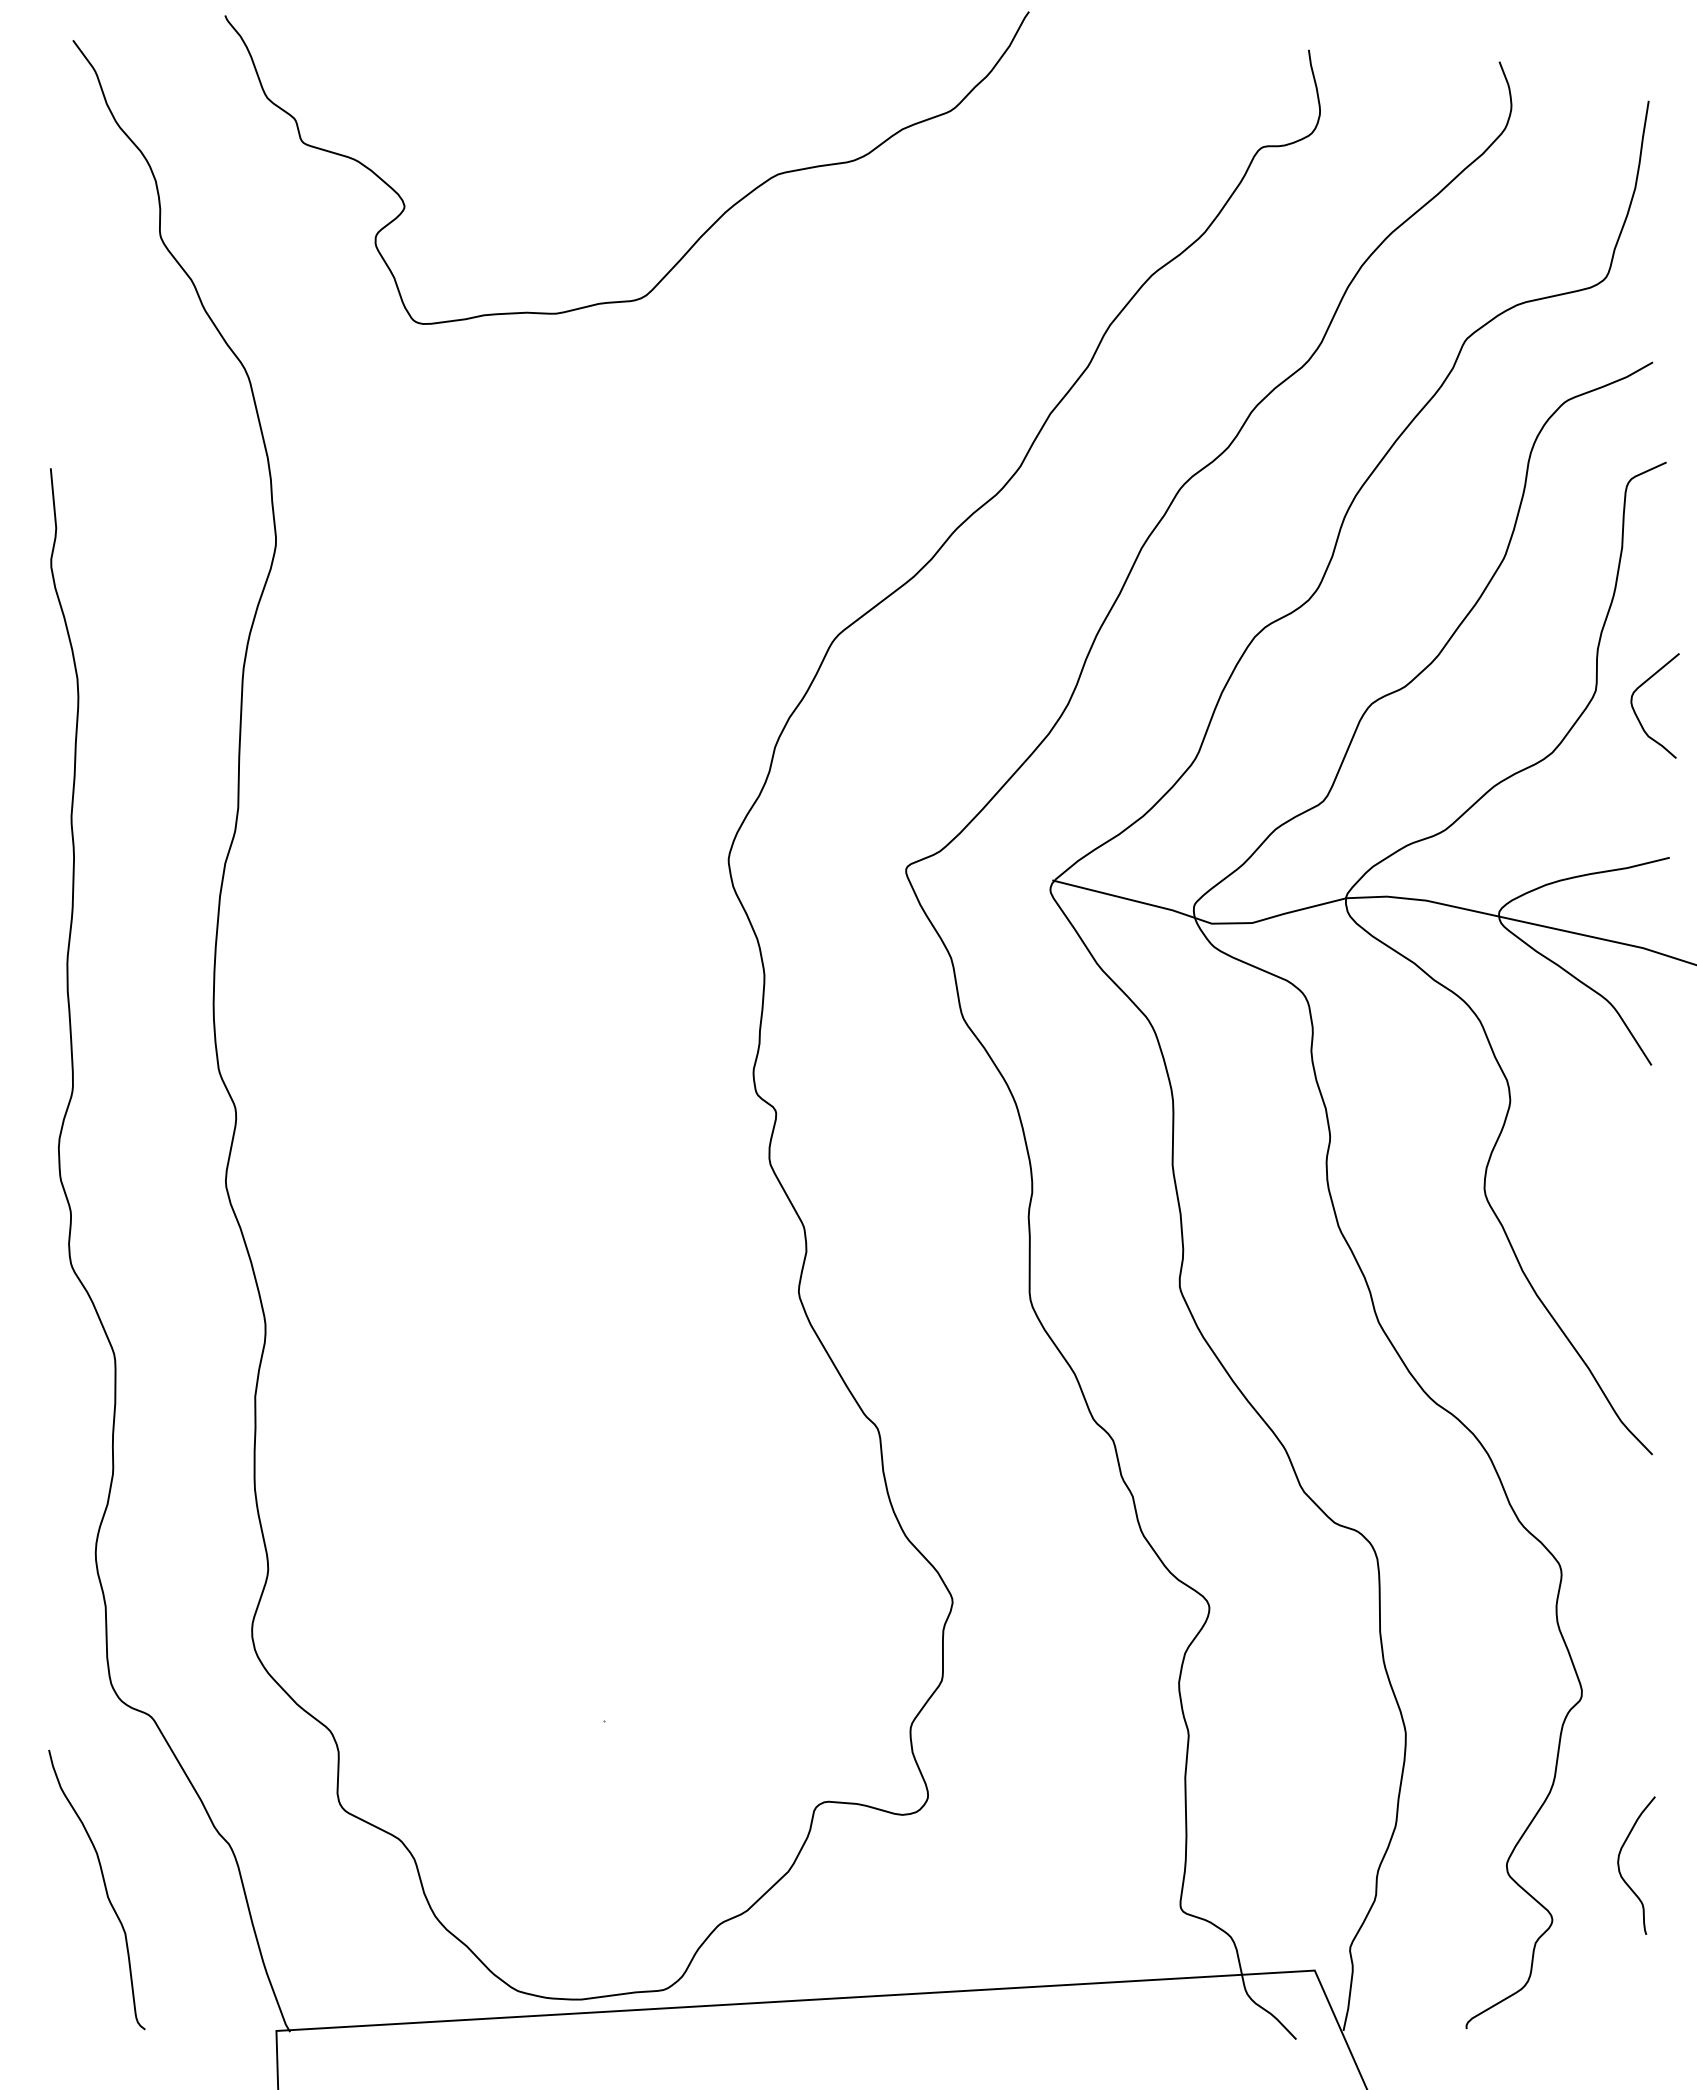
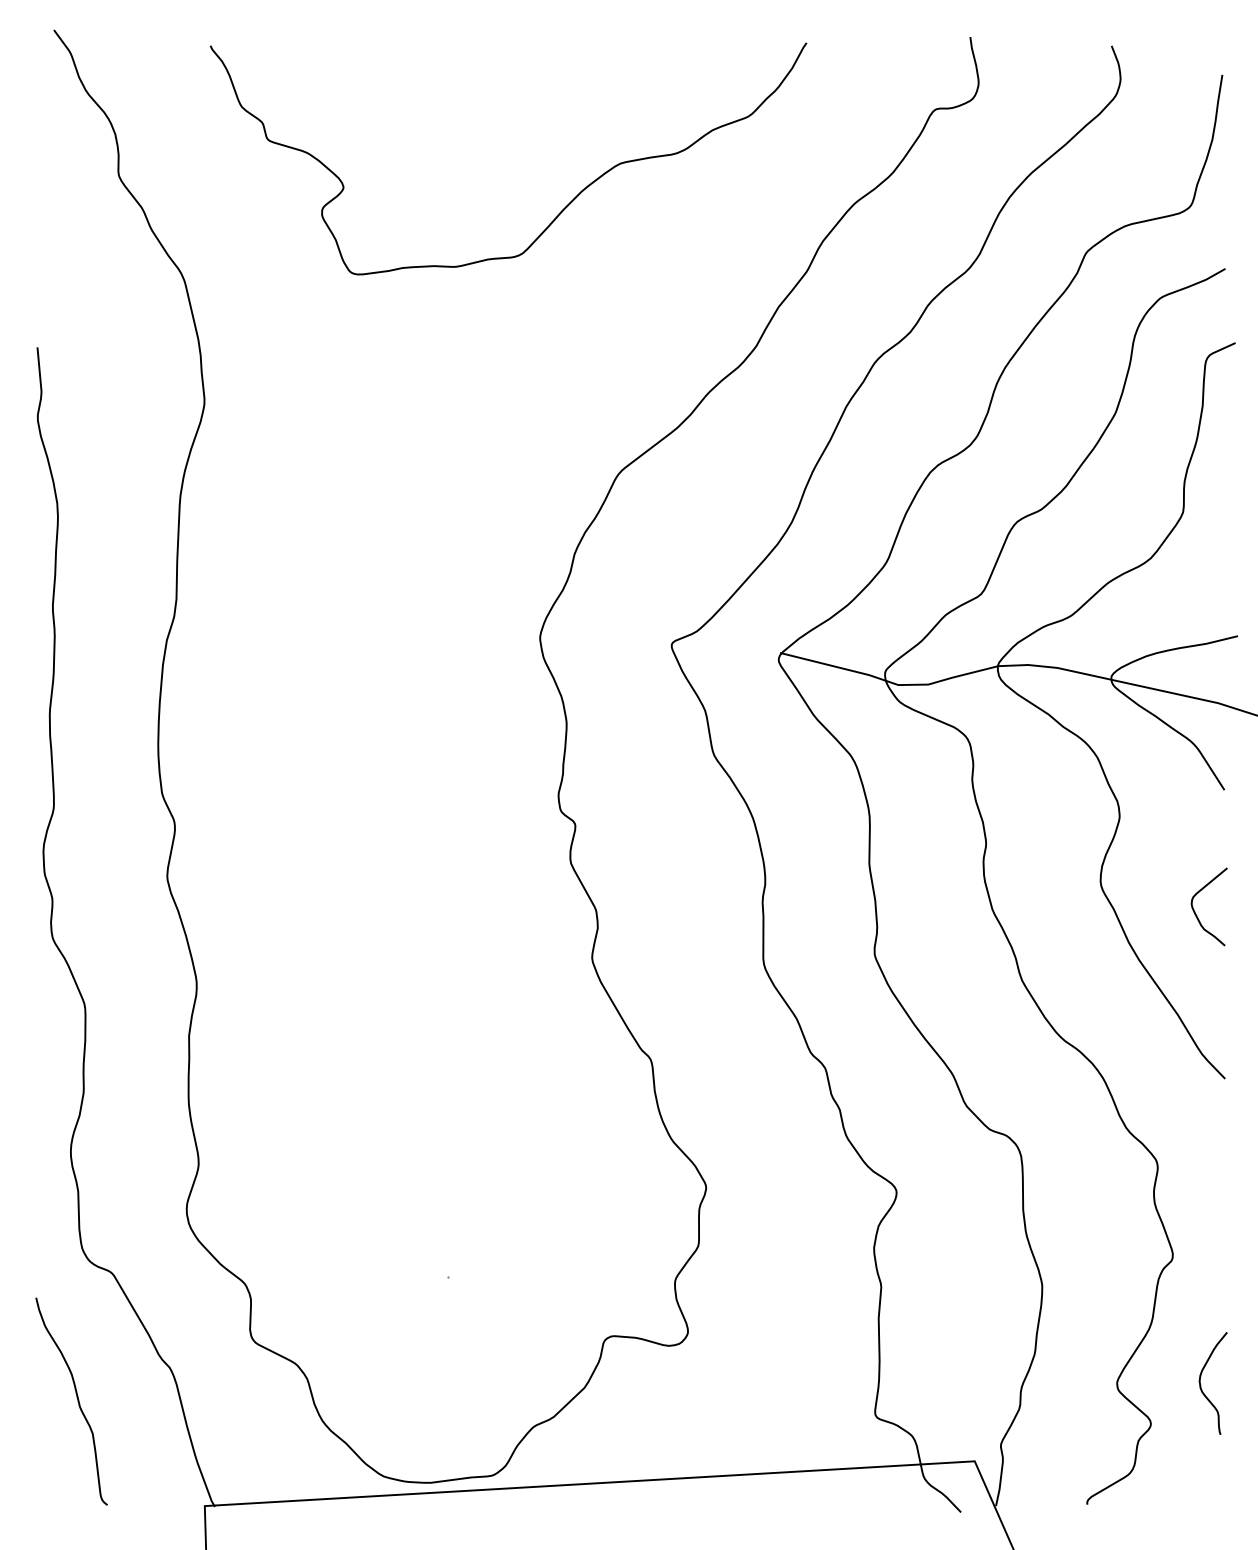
curve: (698, 238) -> (561, 211), moved
curve: (1636, 713) -> (1195, 912), moved

